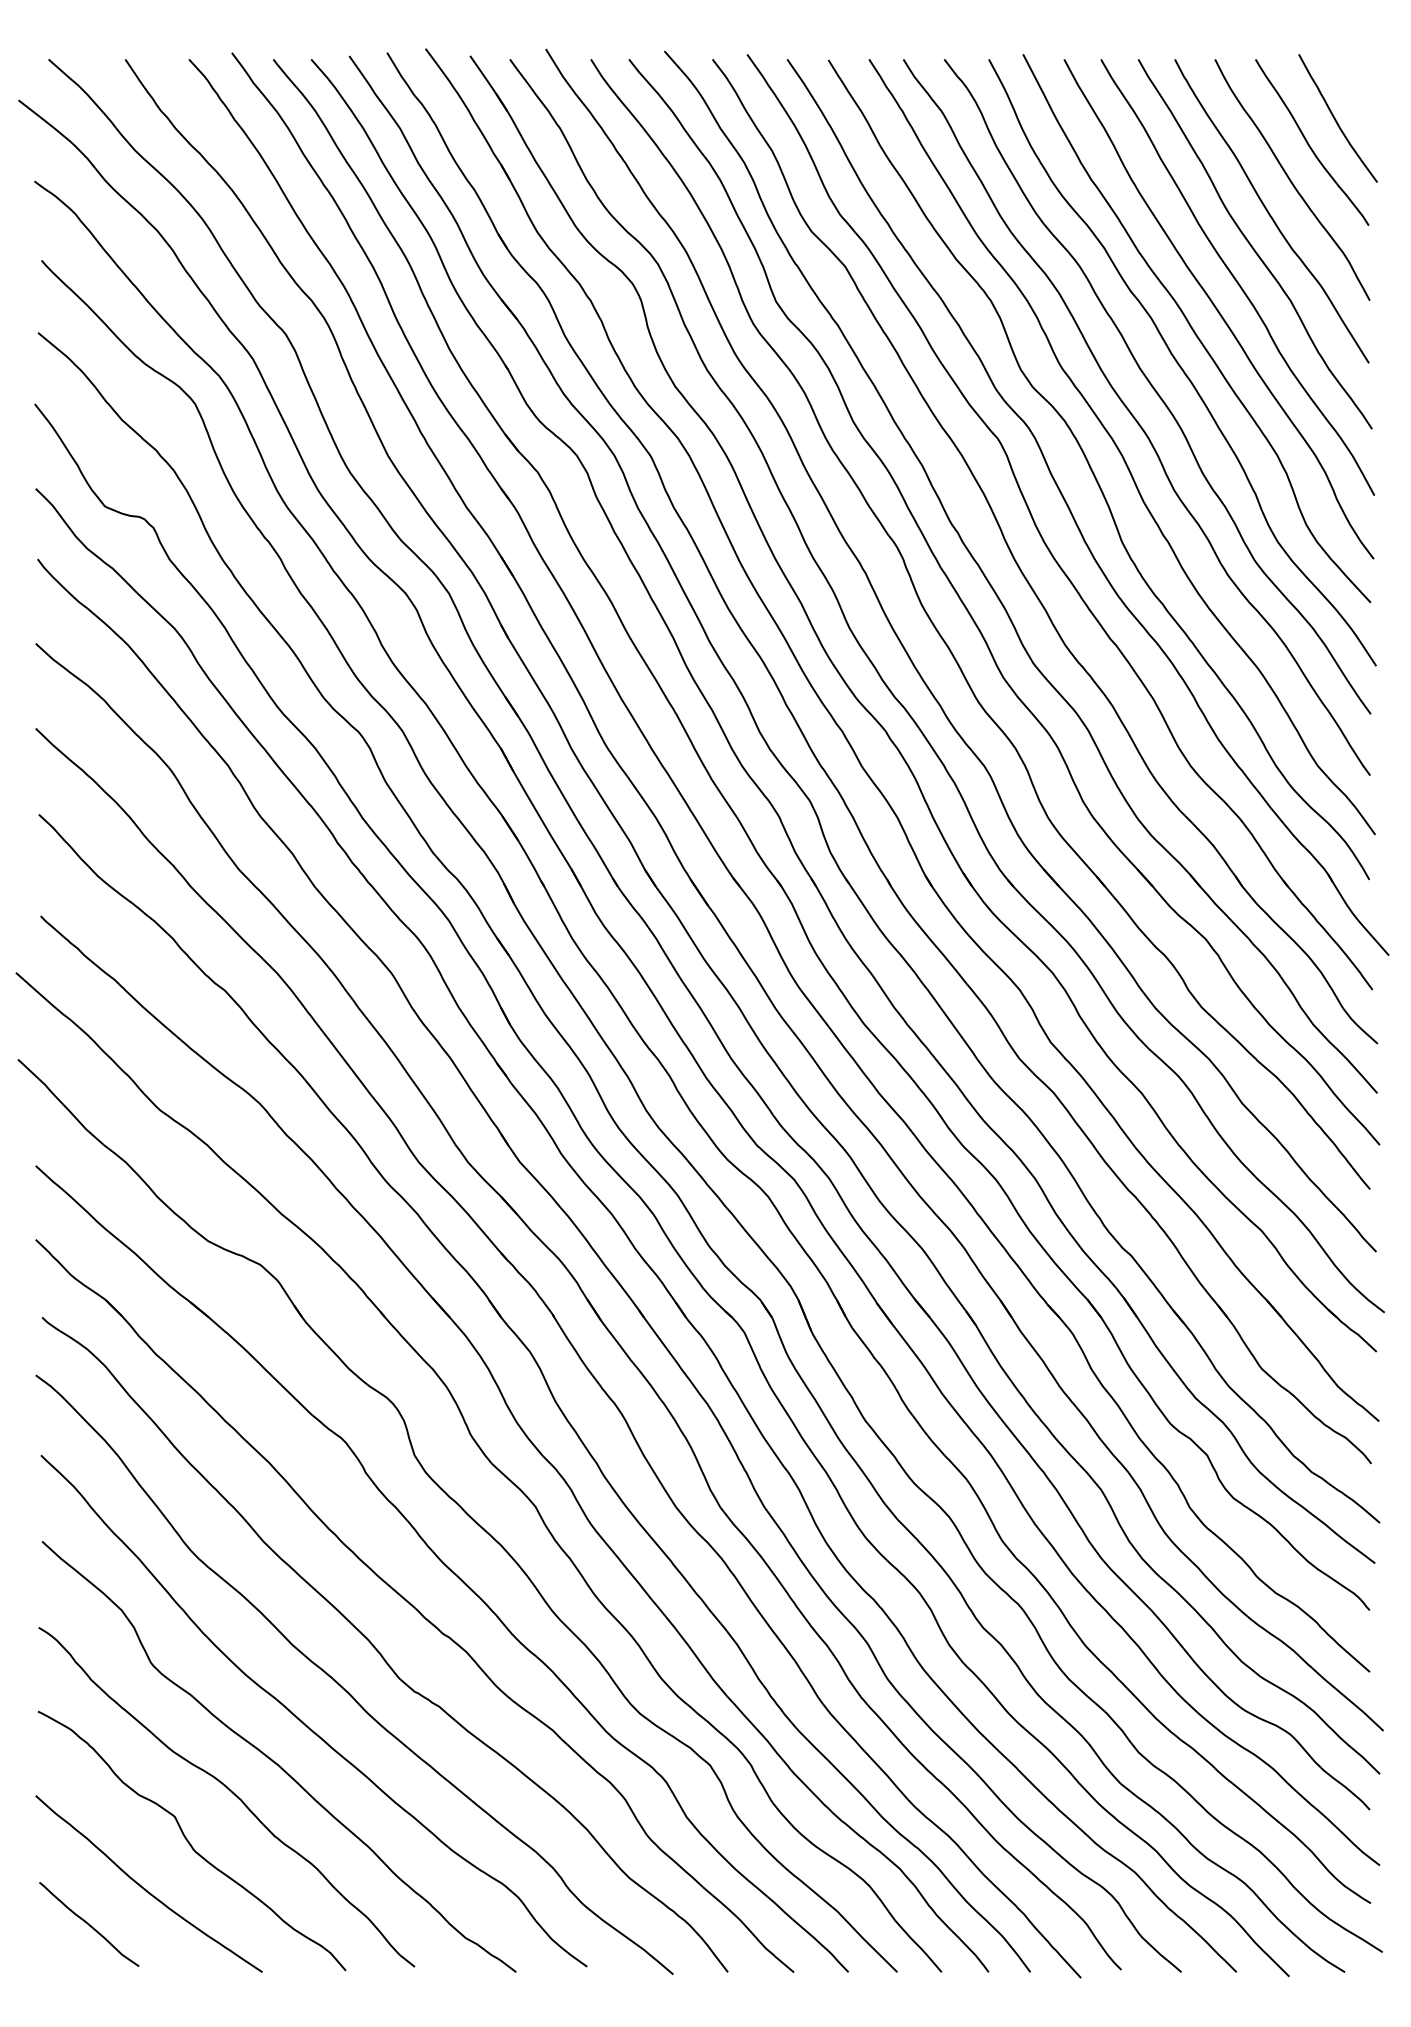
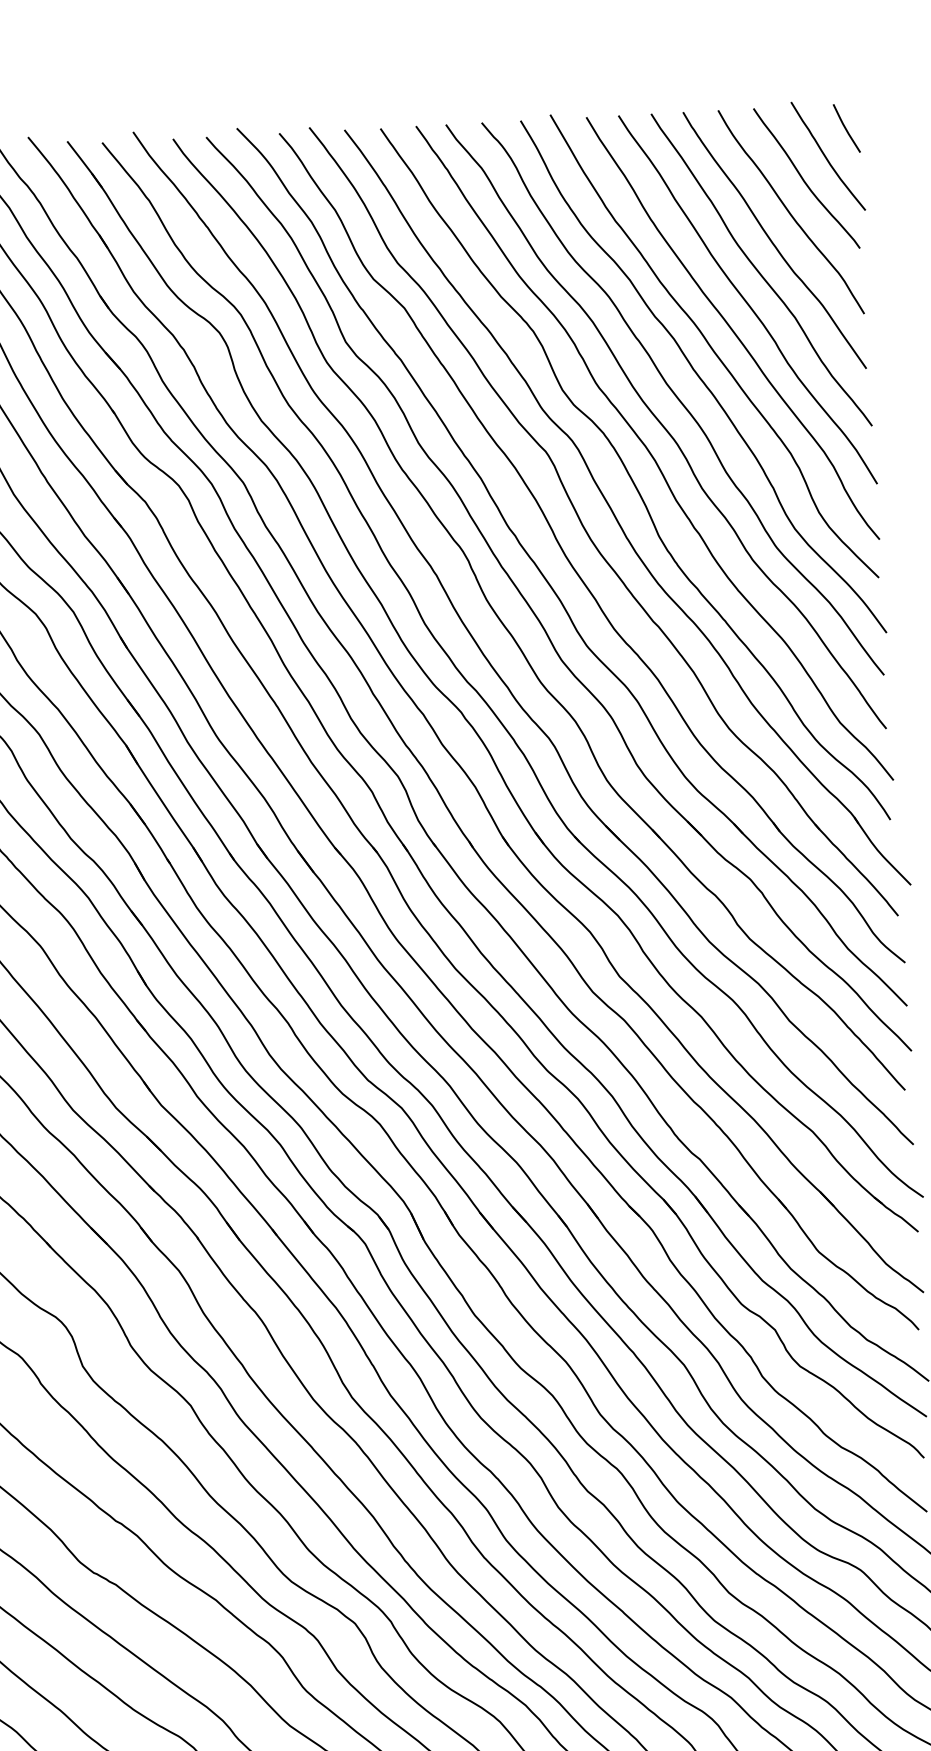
line: (1360, 87) -> (846, 128), added

